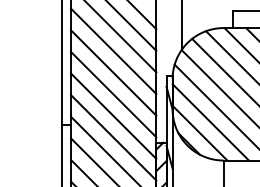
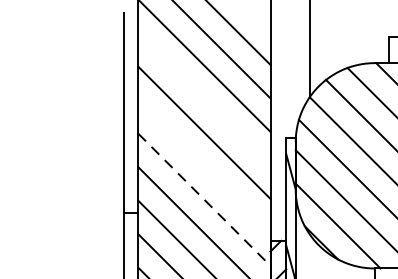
line: (113, 51) -> (204, 99), removed
line: (113, 94) -> (204, 166), removed
line: (114, 116) -> (205, 200), solid -> dashed

